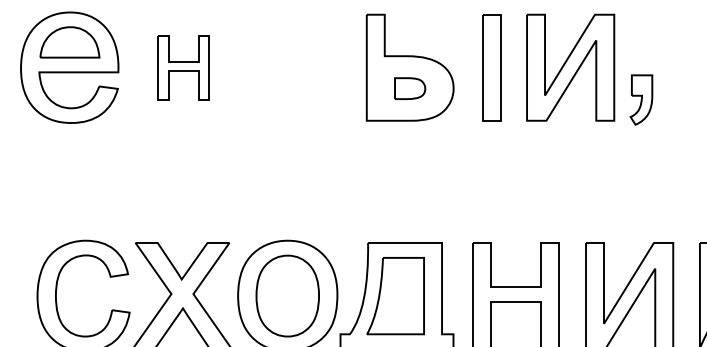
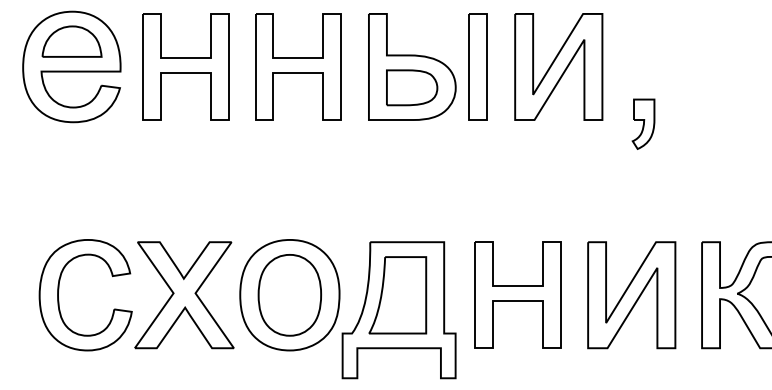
part: (183, 67) -> (185, 66), size x1.67
part: (296, 67) -> (298, 66), added
part: (491, 67) -> (477, 66), moved
part: (570, 67) -> (558, 66), moved
part: (410, 88) -> (412, 87), size x1.67
part: (641, 99) -> (643, 123), moved

